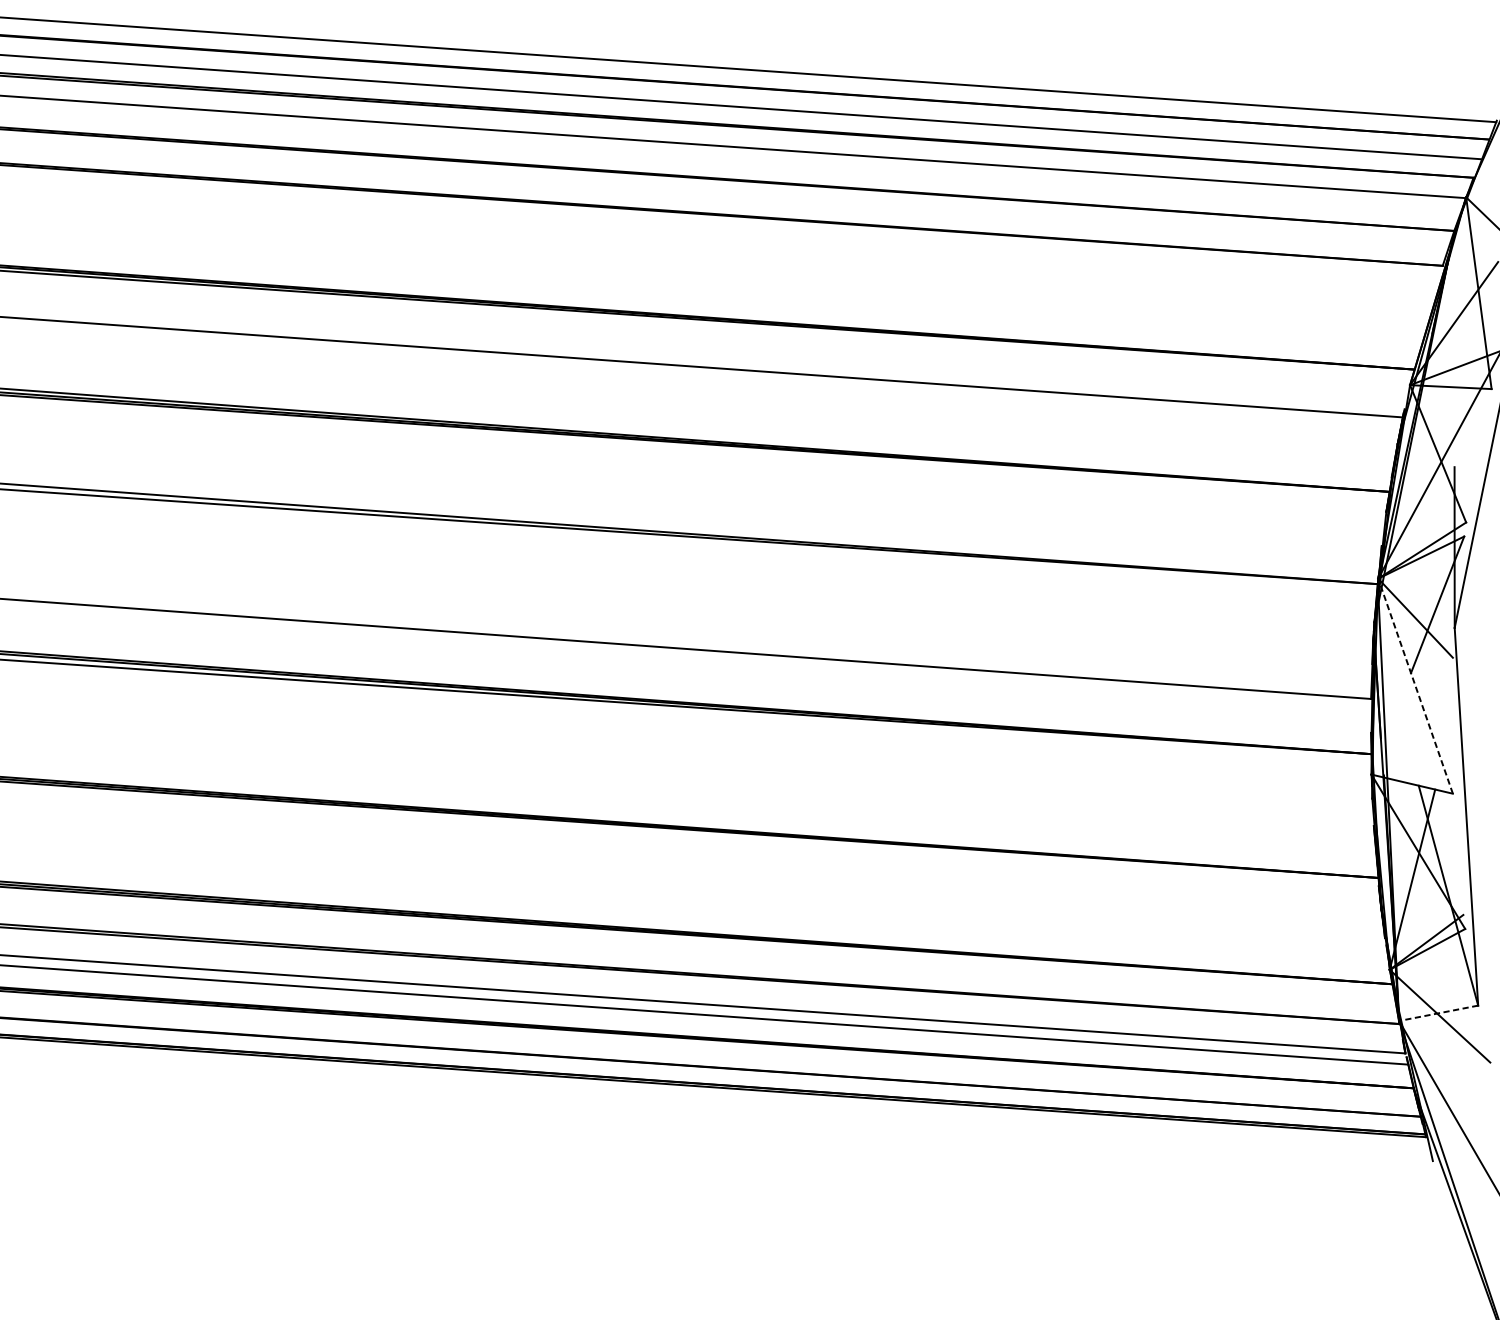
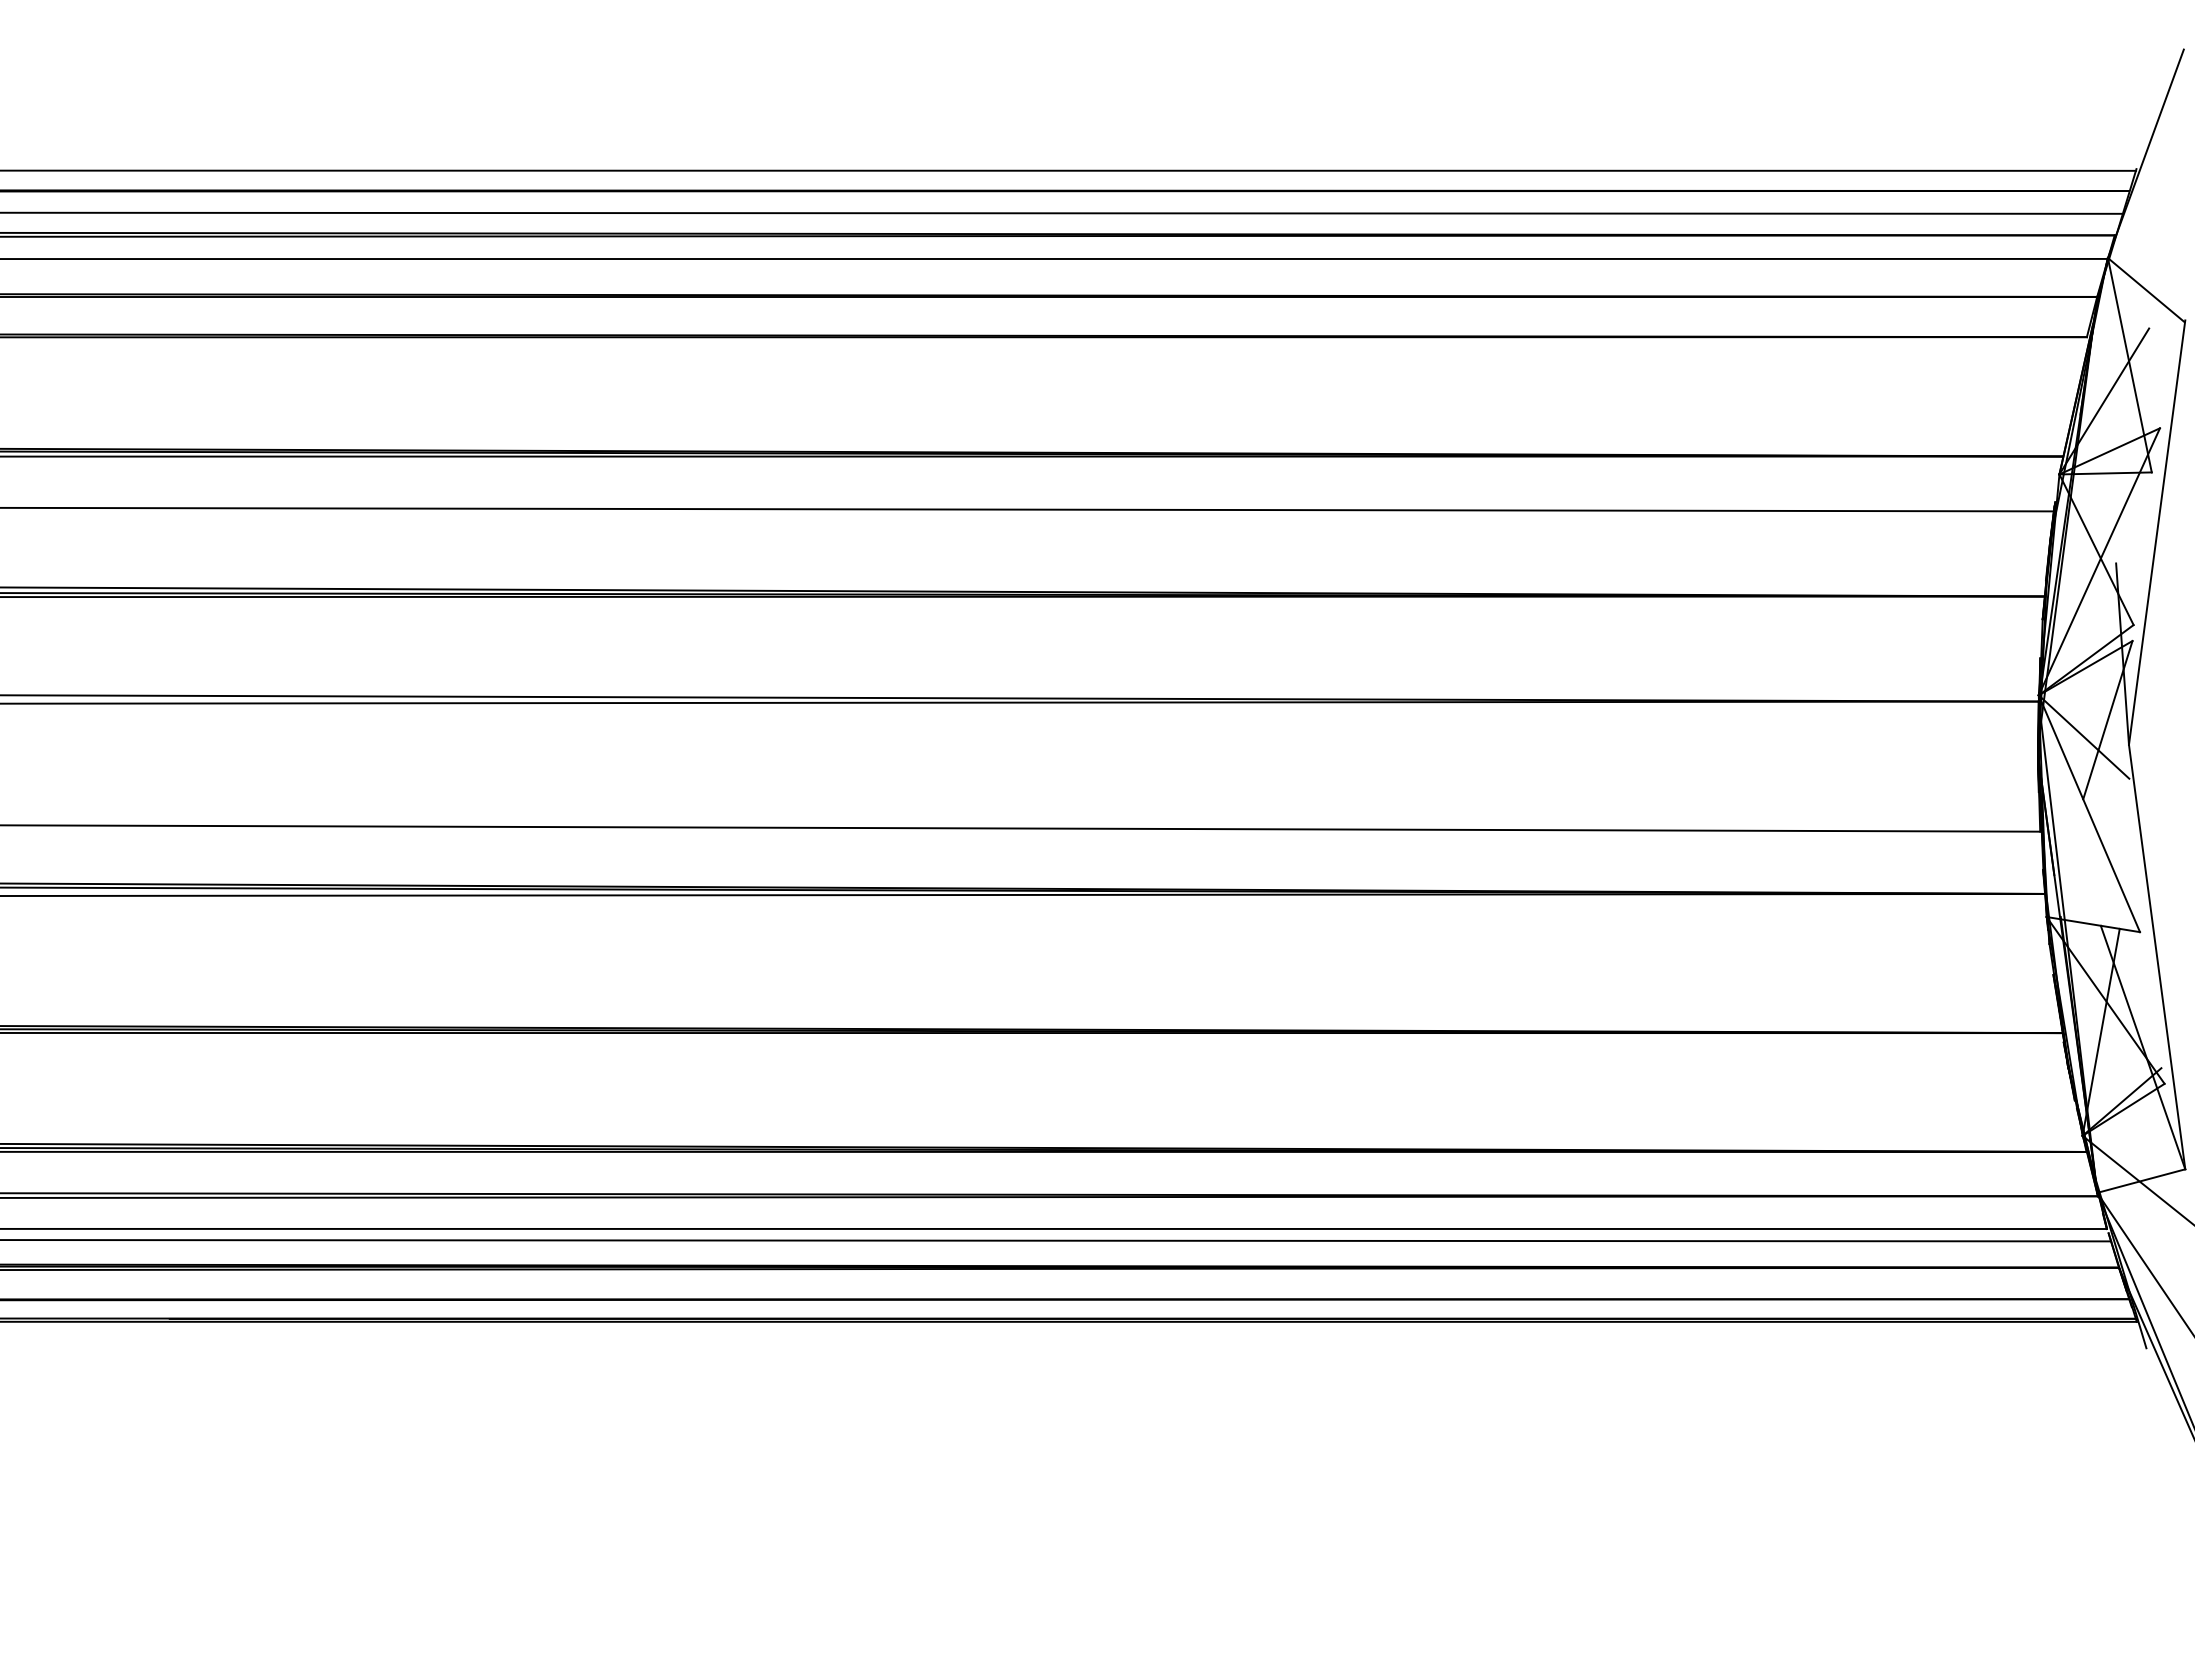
line: (1415, 685) -> (2089, 813), dashed -> solid
line: (1438, 1013) -> (2141, 1181), dashed -> solid

